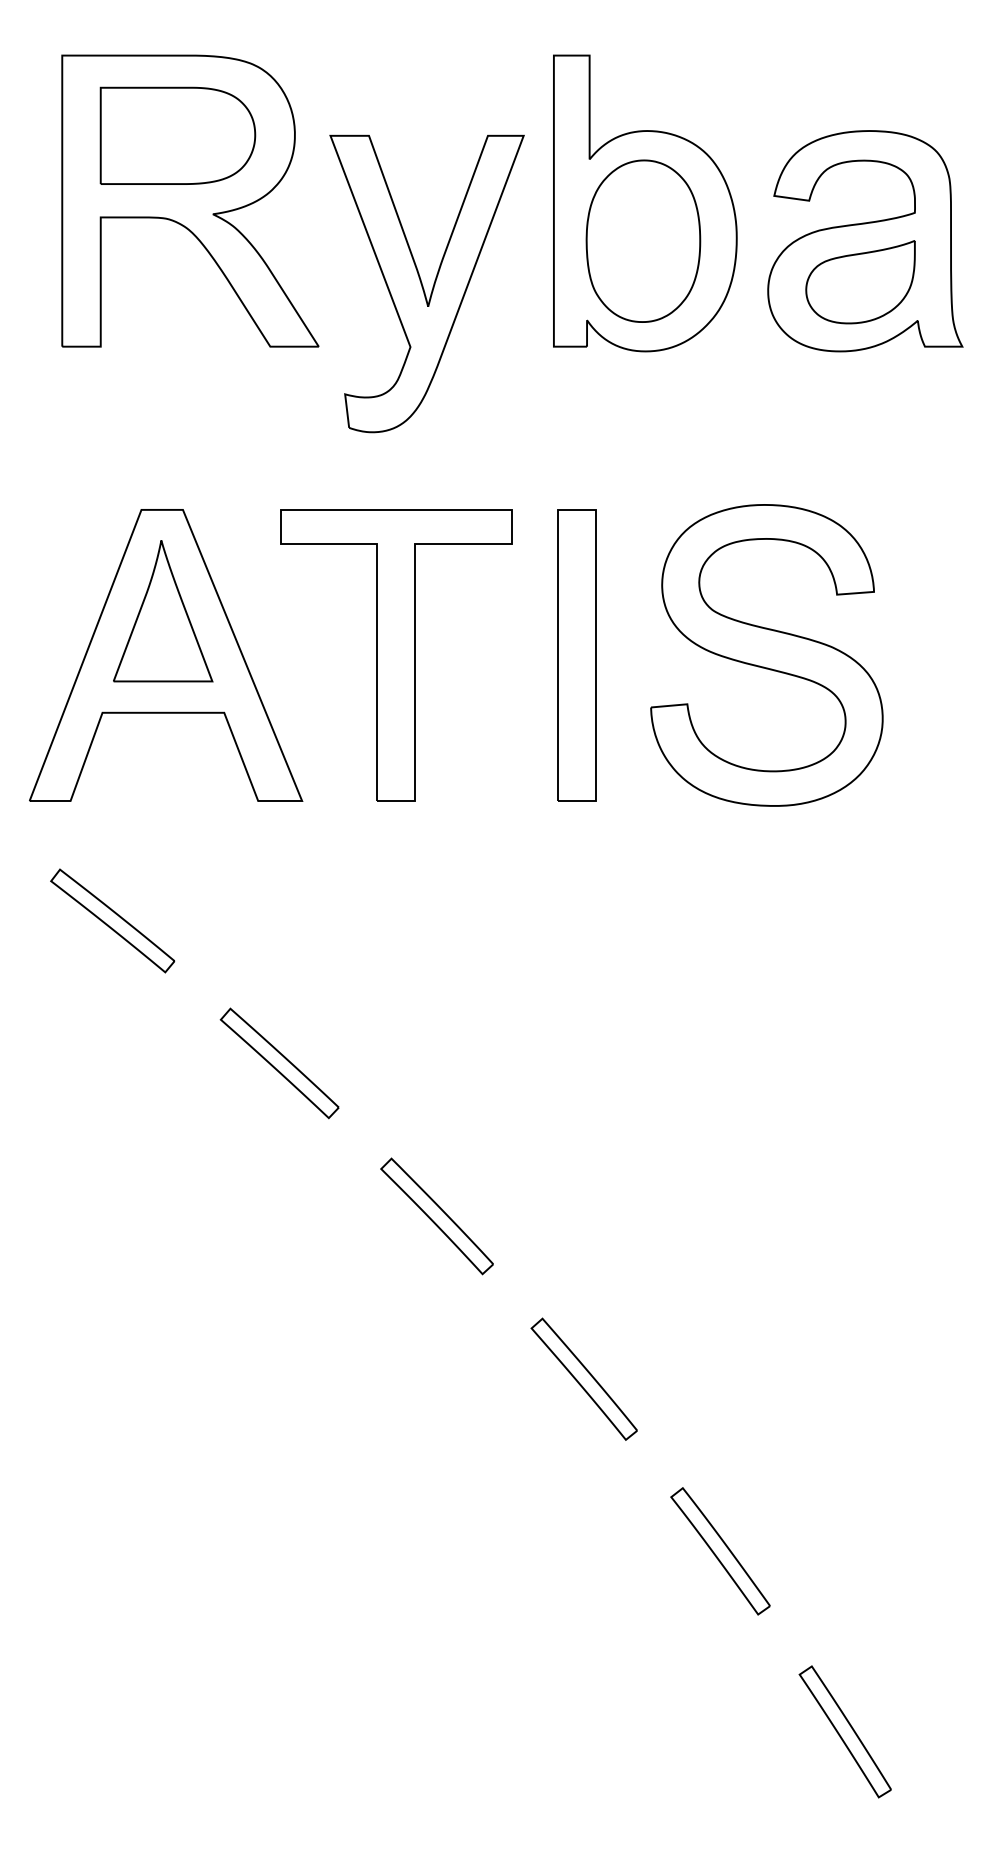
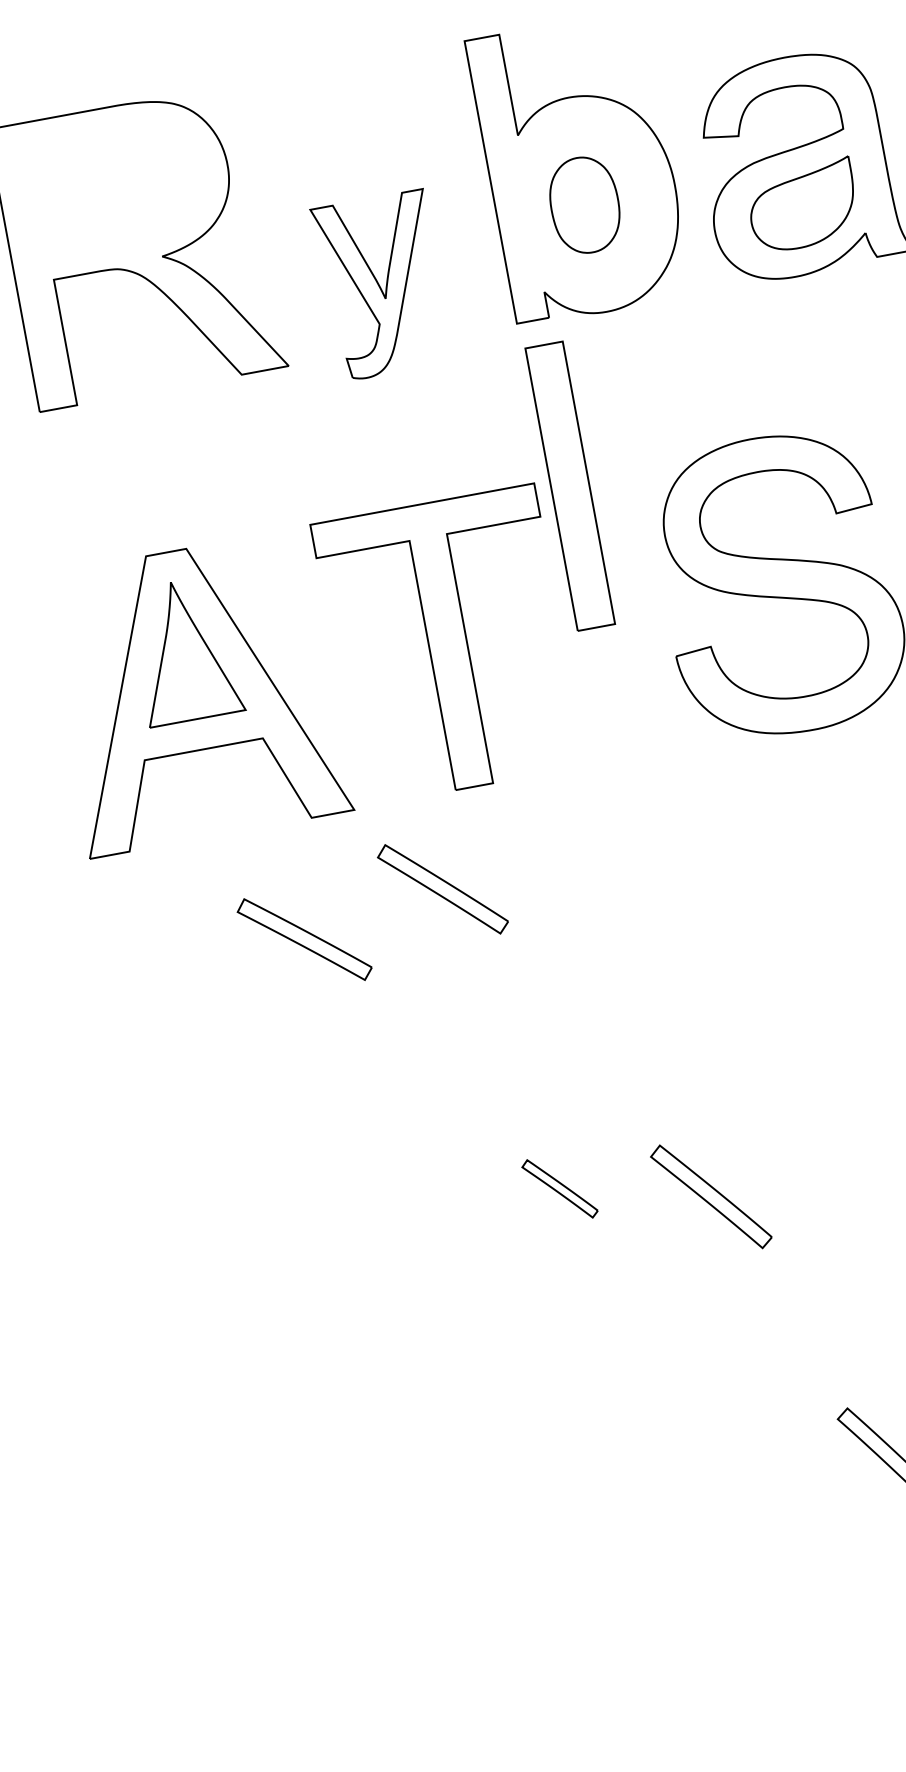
part: (177, 135) -> (113, 186), removed
part: (643, 240) -> (584, 204), size x0.6
part: (426, 283) -> (381, 285), size x0.6
part: (396, 655) -> (448, 645), moved
part: (576, 655) -> (569, 486), moved
part: (112, 920) -> (304, 939), moved
part: (279, 1063) -> (442, 889), moved
part: (436, 1216) -> (559, 1189), size x0.6
part: (583, 1378) -> (710, 1196), moved

